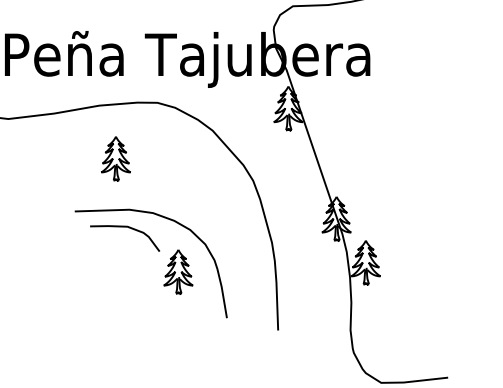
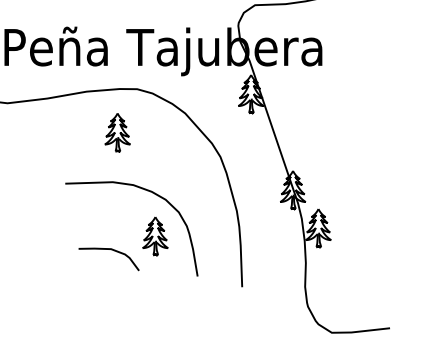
part: (115, 158) -> (117, 132), moved
curve: (128, 228) -> (112, 250), moved

